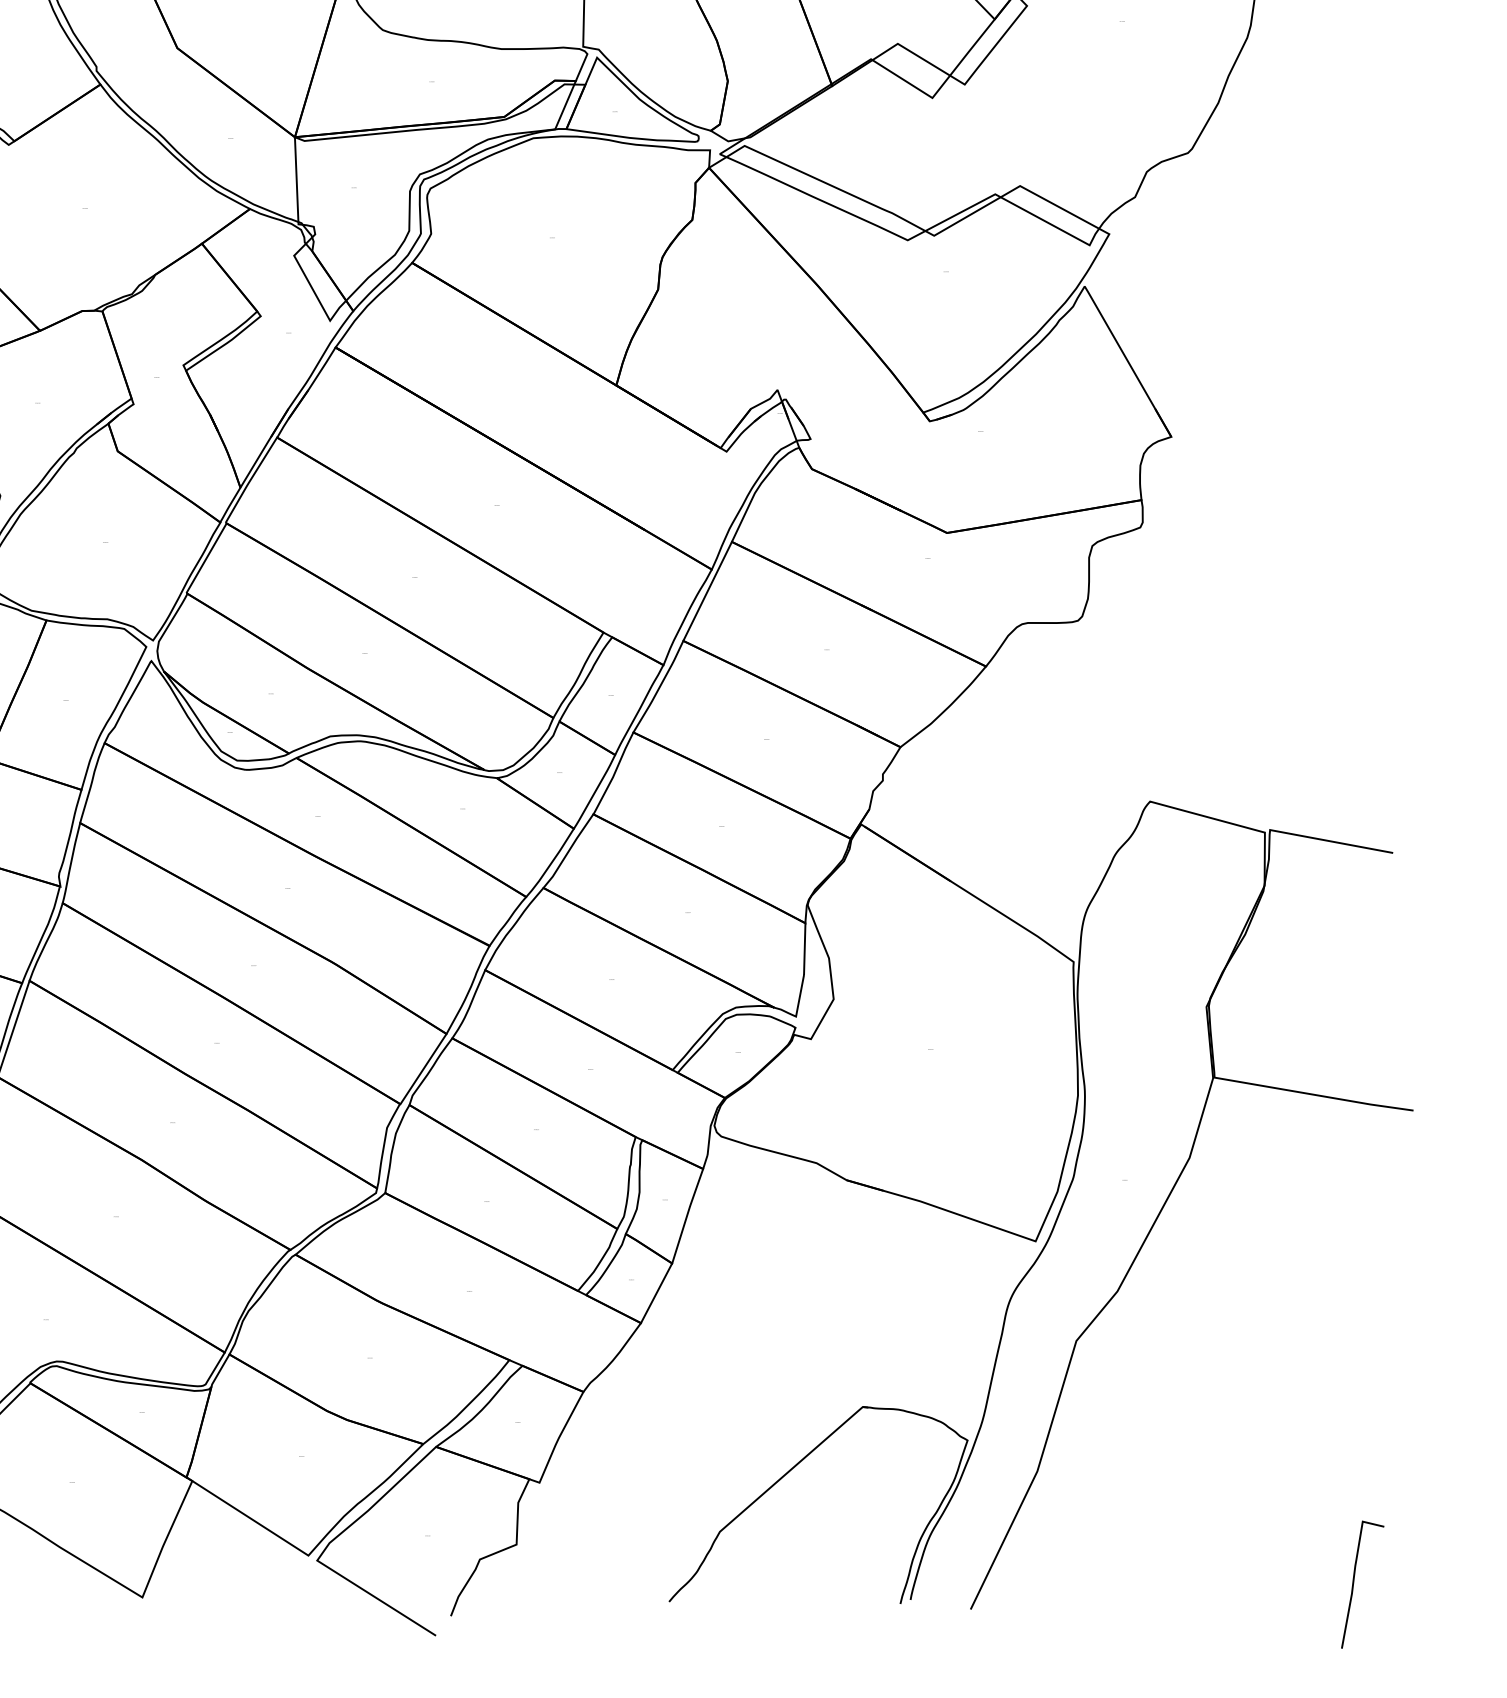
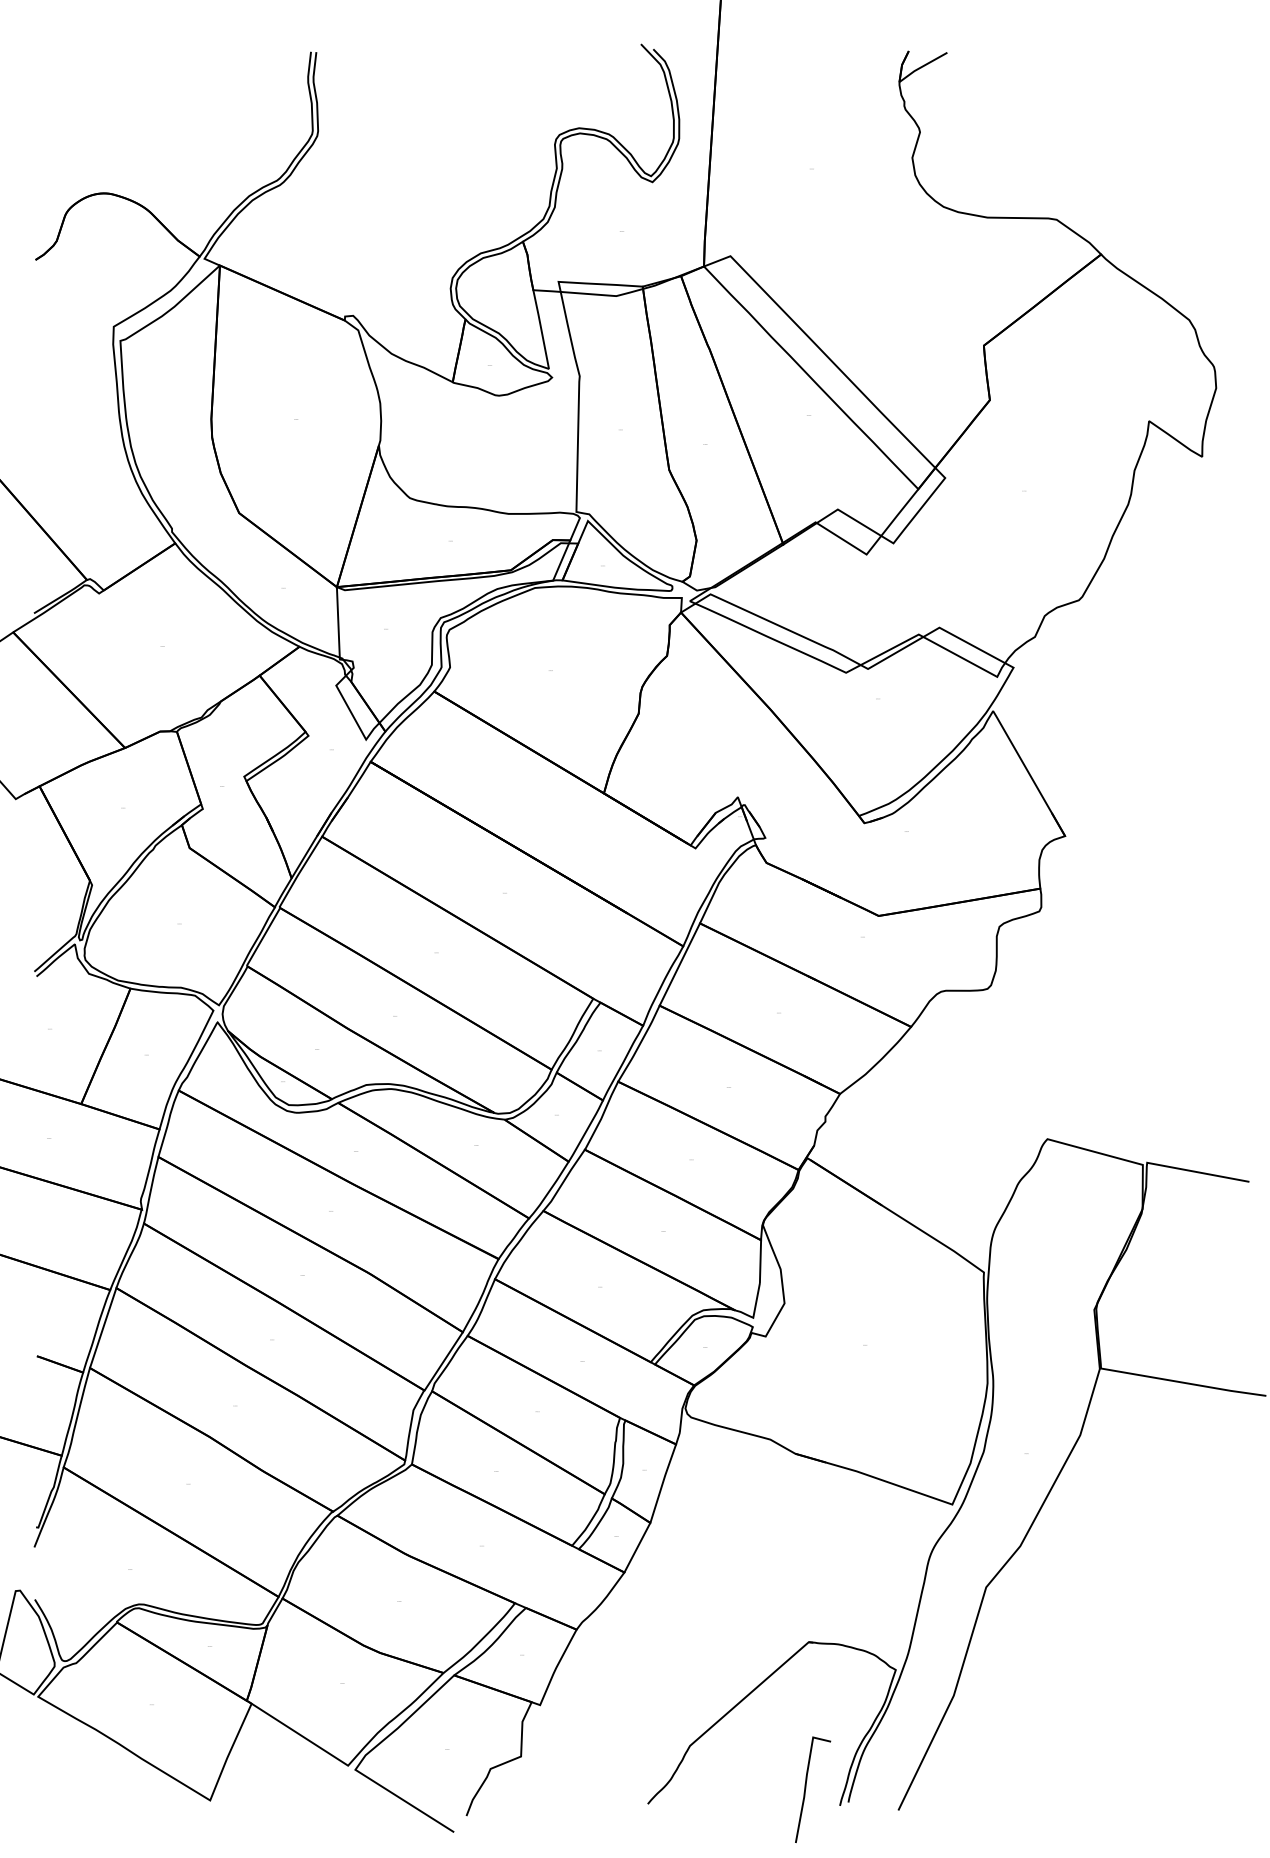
curve: (1354, 1583) -> (806, 1788), moved

